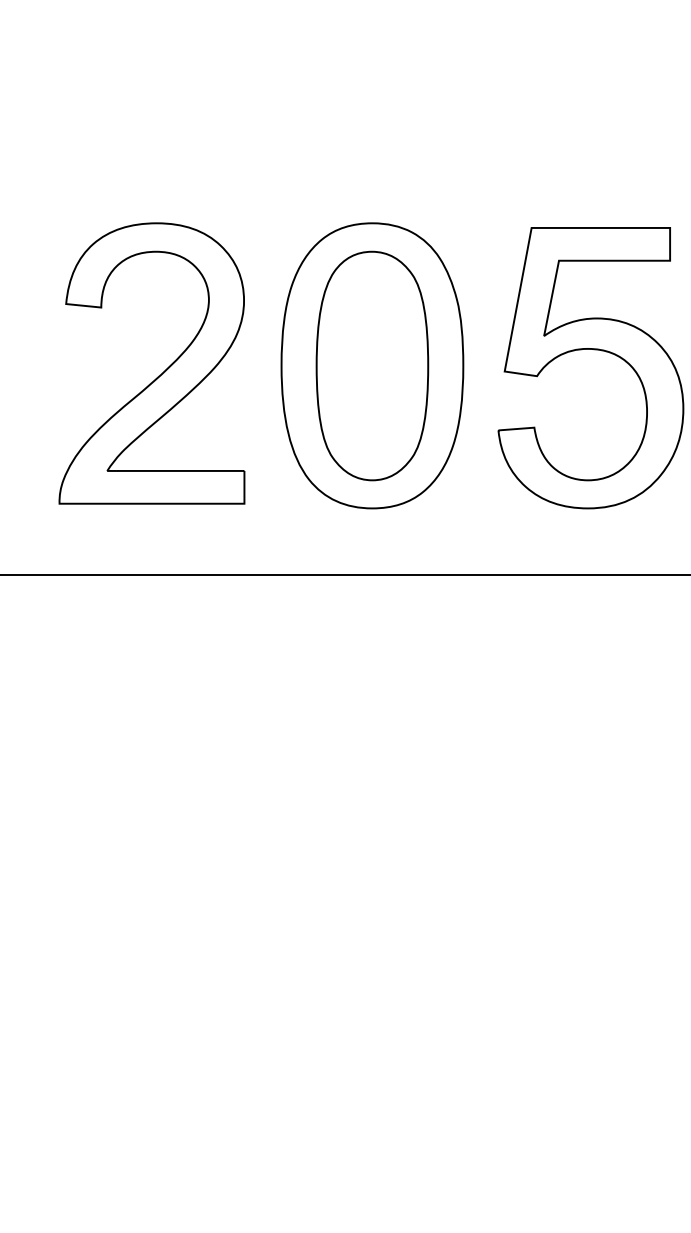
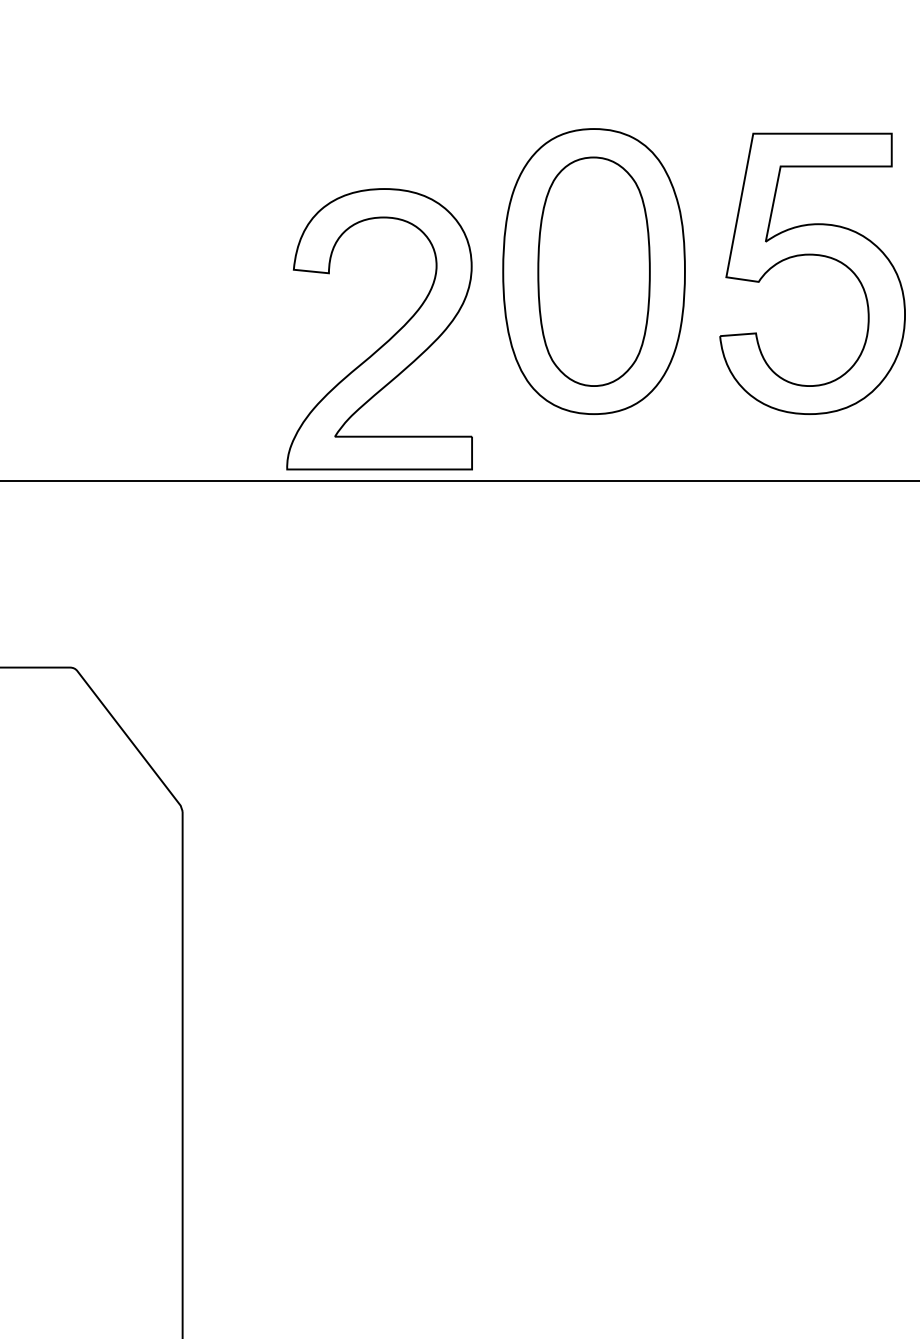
part: (161, 372) -> (389, 338), moved

